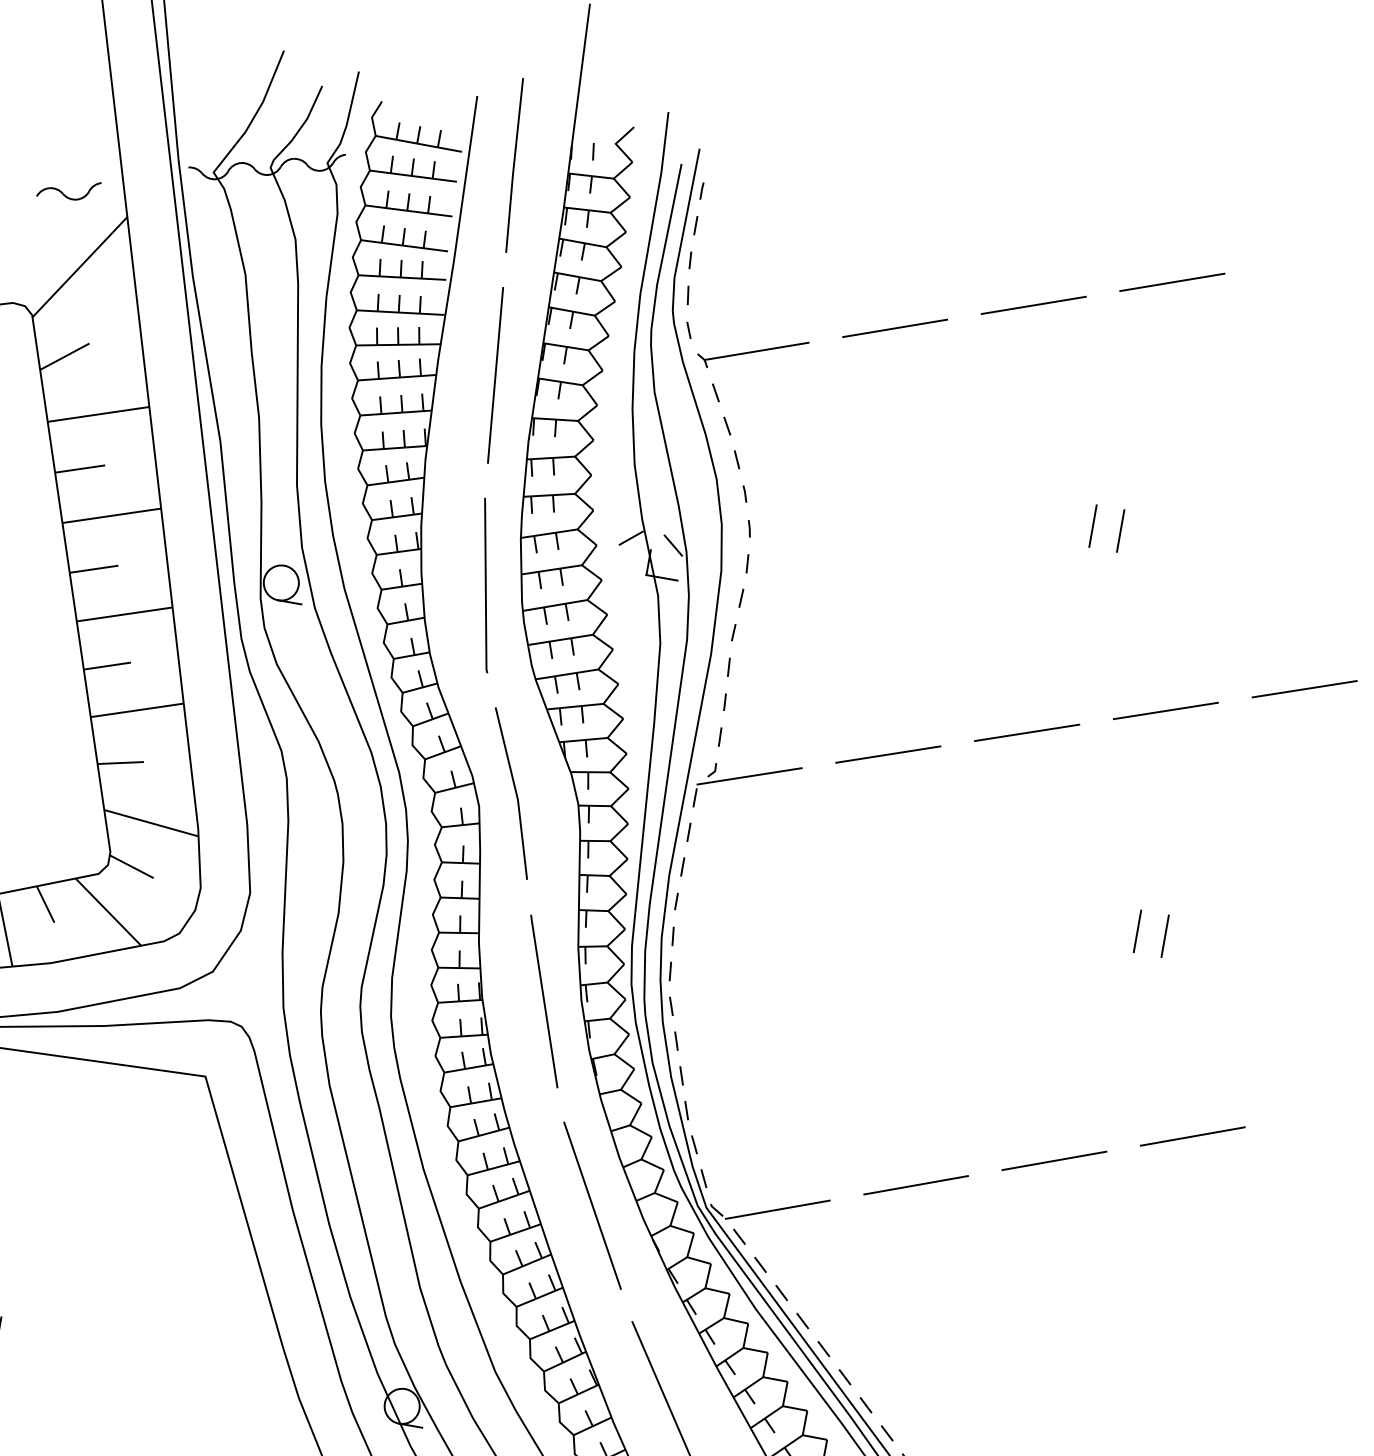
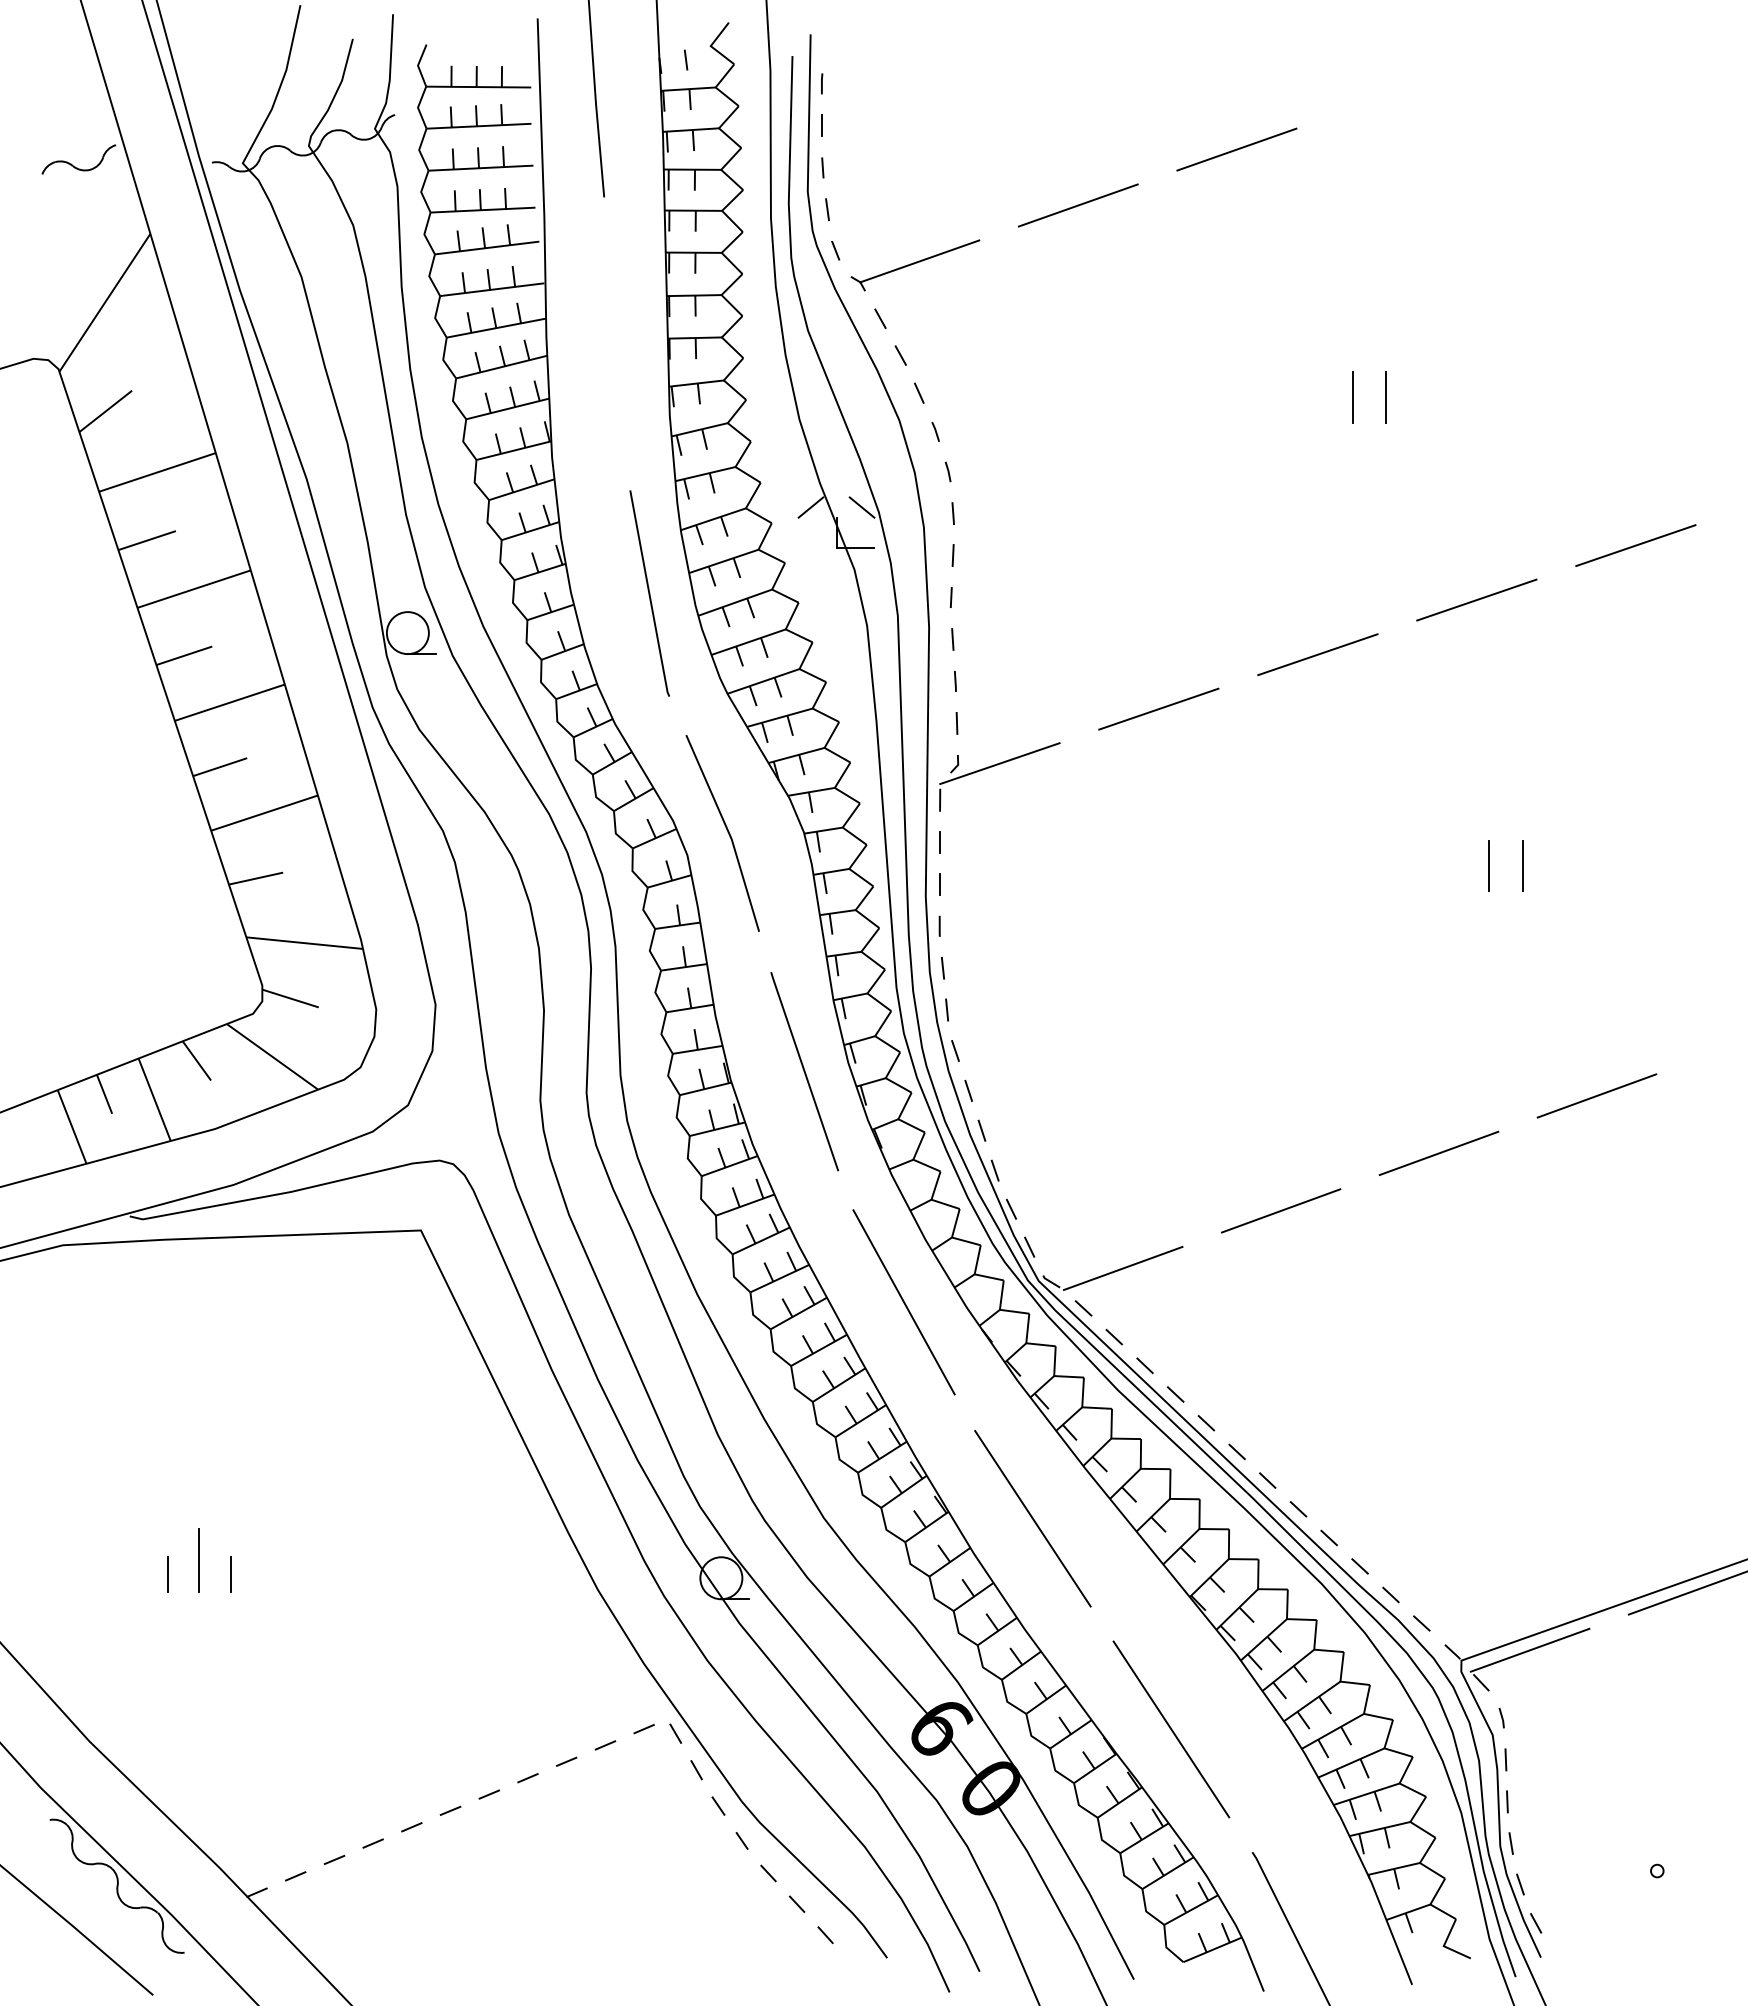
part: (65, 194) -> (75, 166), moved
line: (1171, 282) -> (1394, 93), removed
line: (495, 374) -> (616, 343), removed

